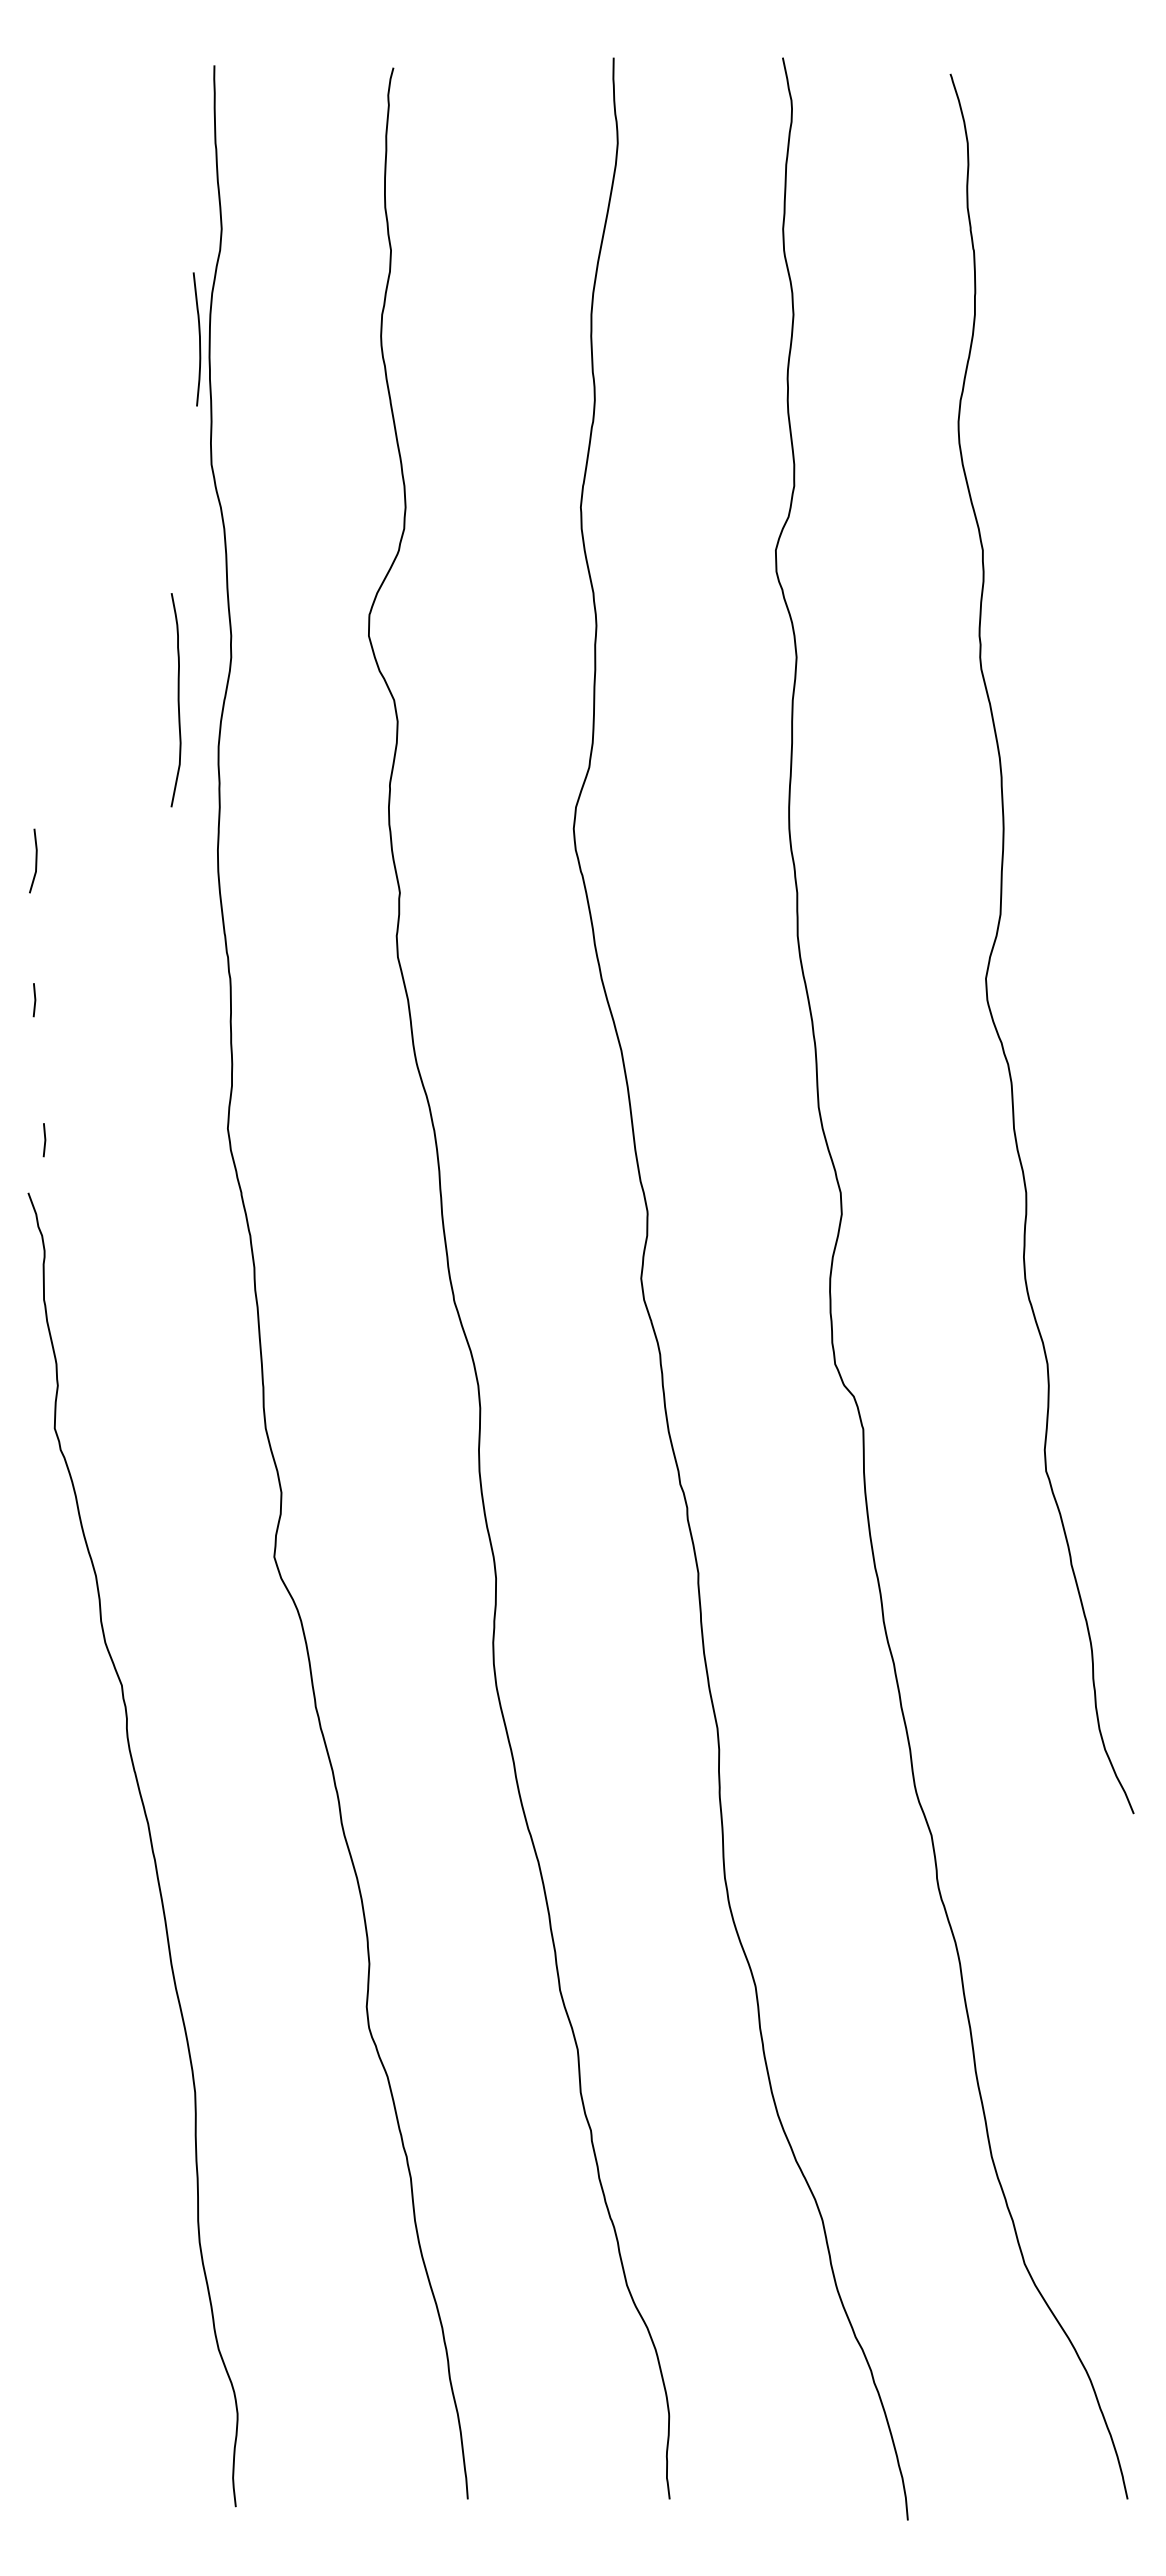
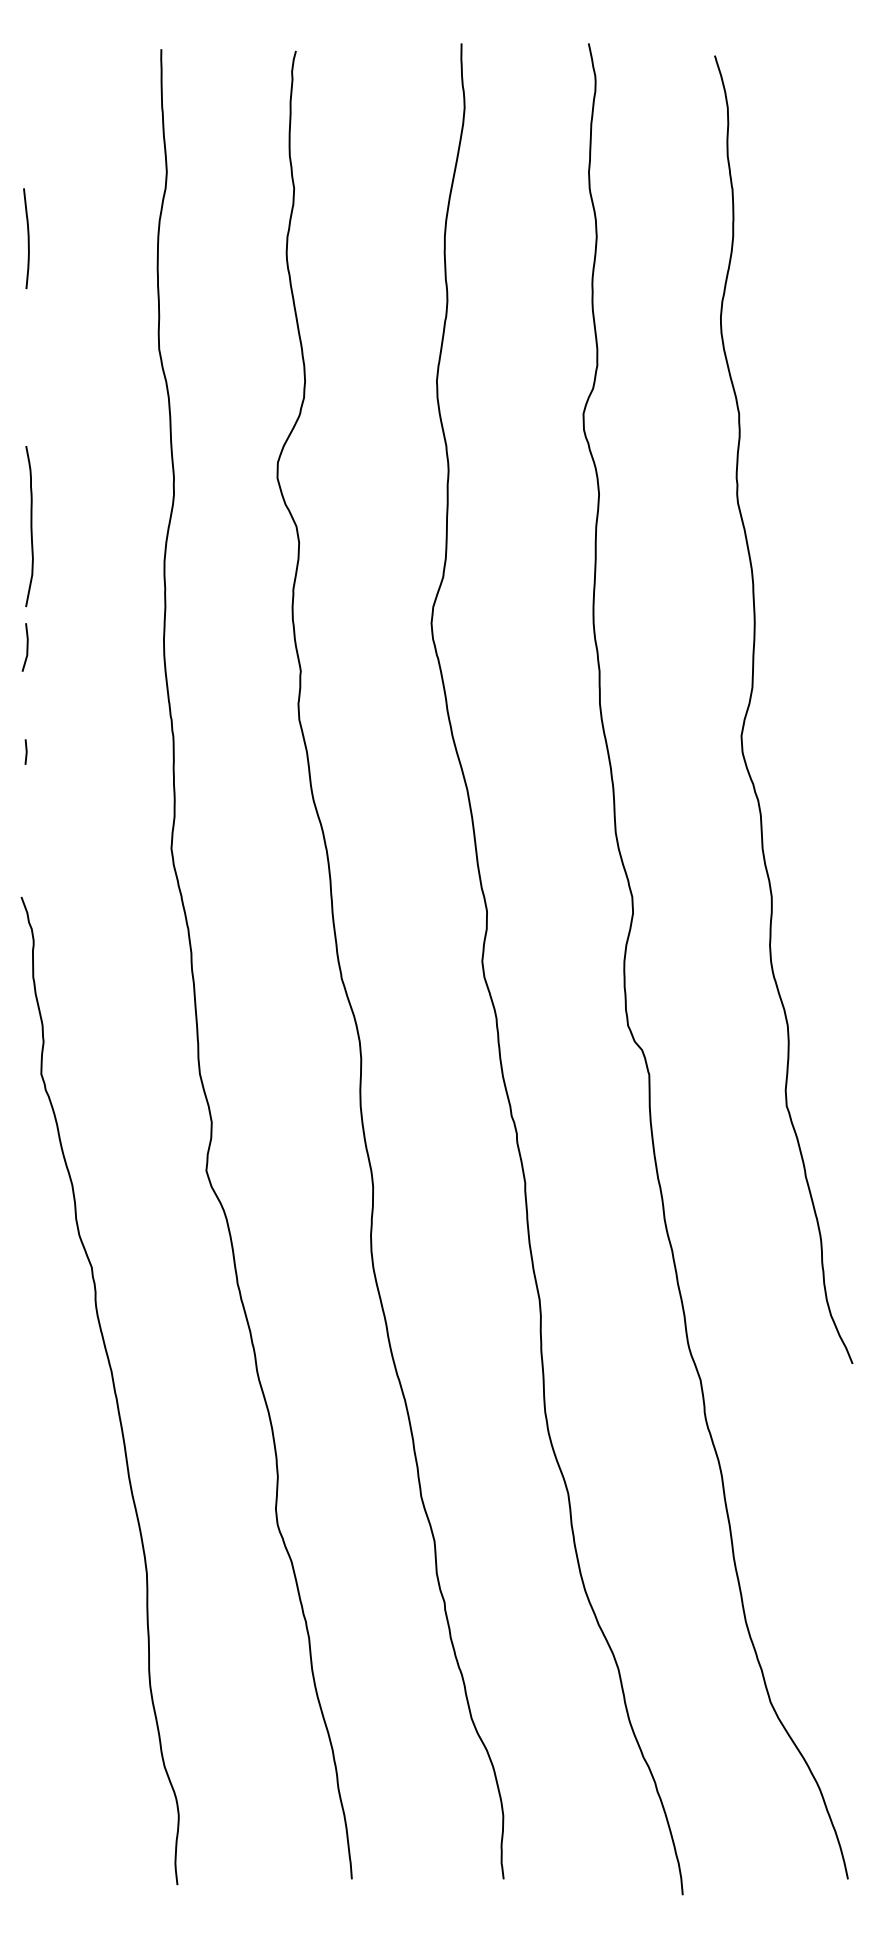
curve: (199, 339) -> (28, 238), moved
curve: (177, 700) -> (30, 526), moved
line: (44, 1140) -> (33, 857), removed

